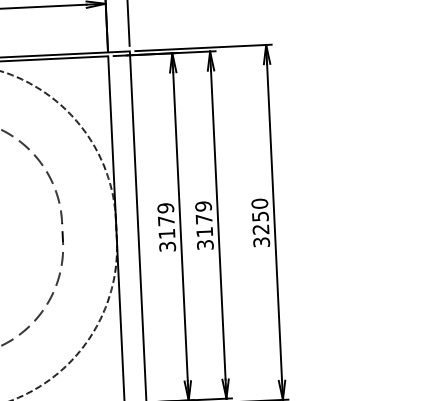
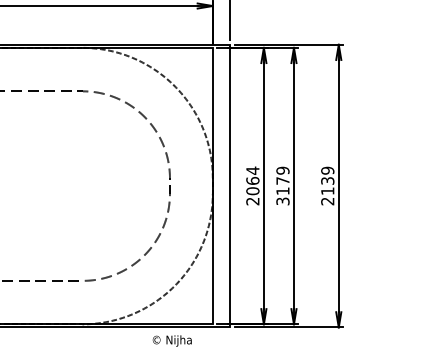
text: (260, 222) -> (327, 185), 3250 -> 2139
text: (166, 226) -> (252, 185), 3179 -> 2064

